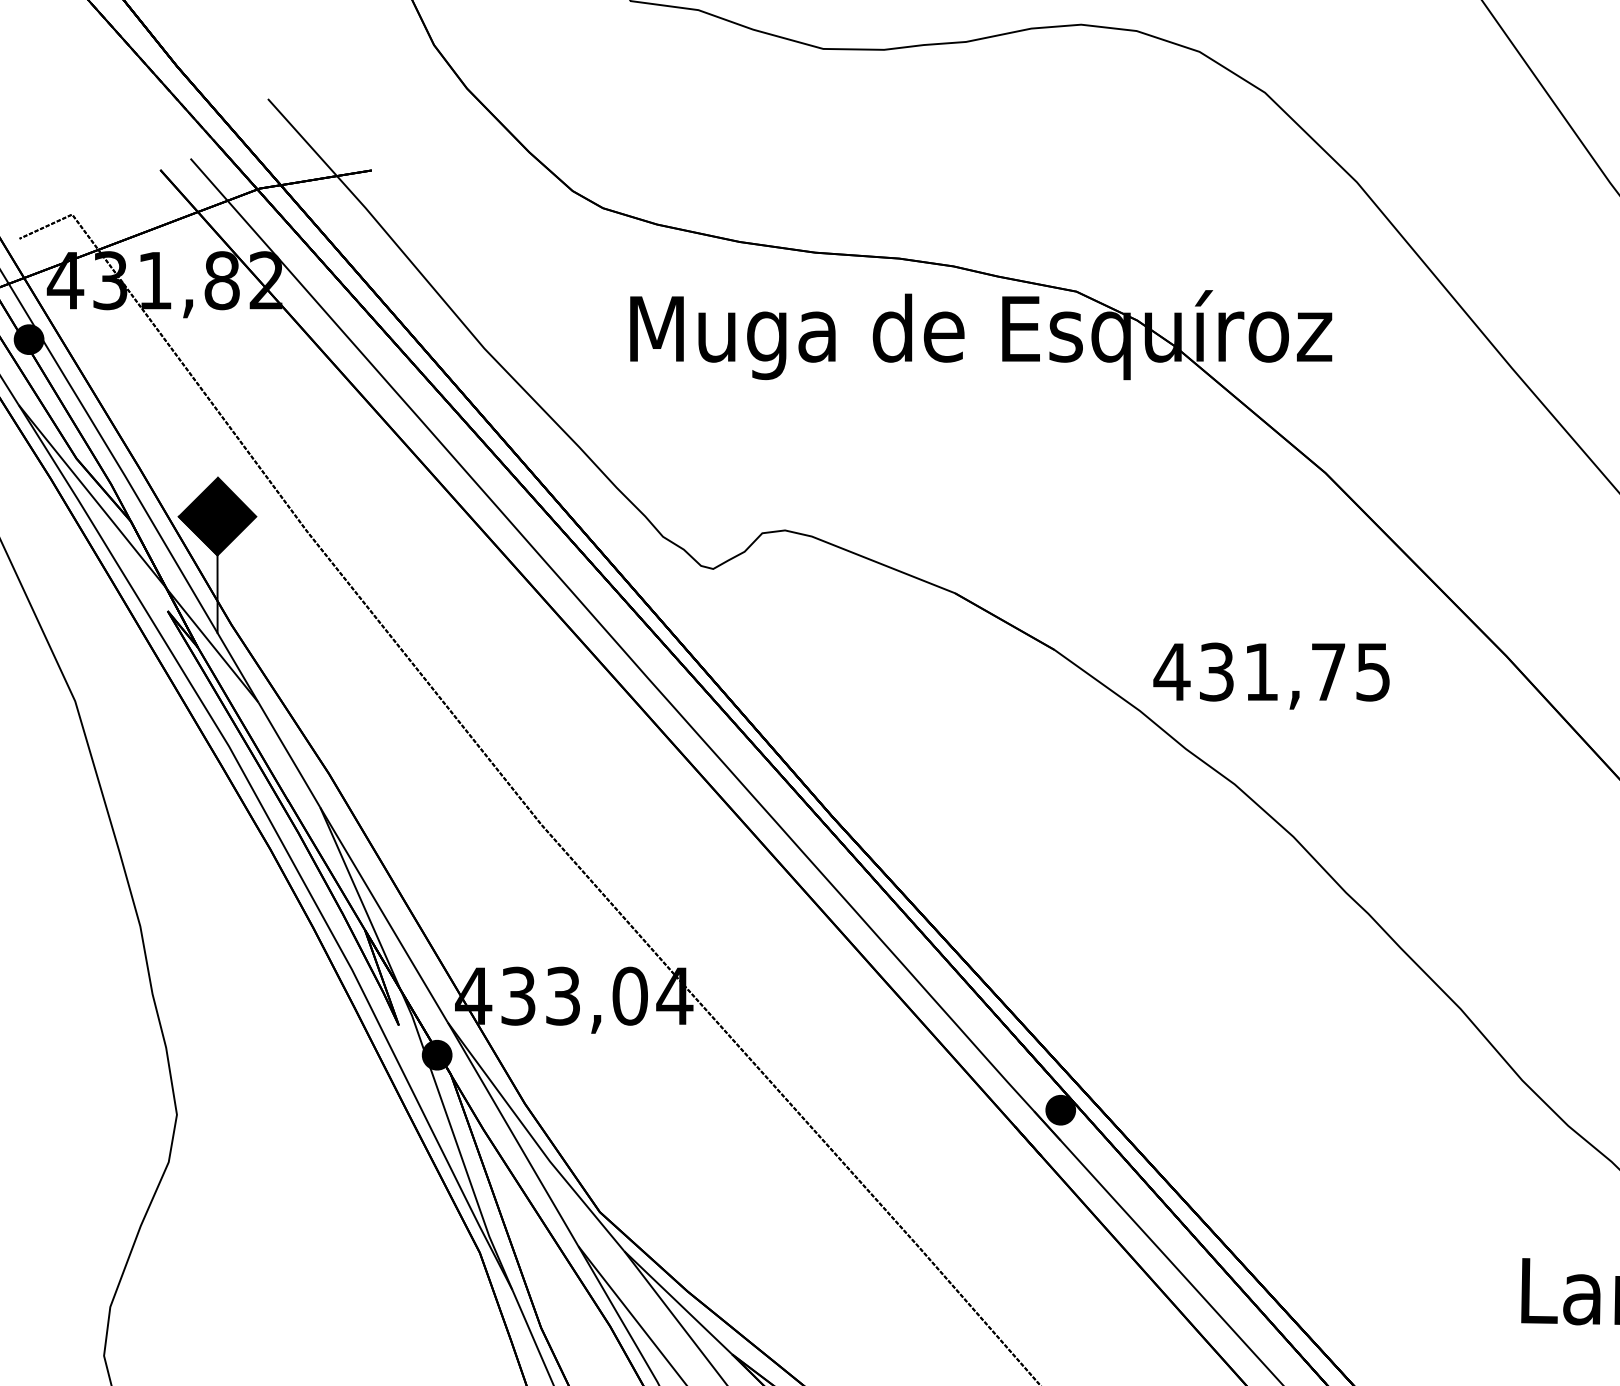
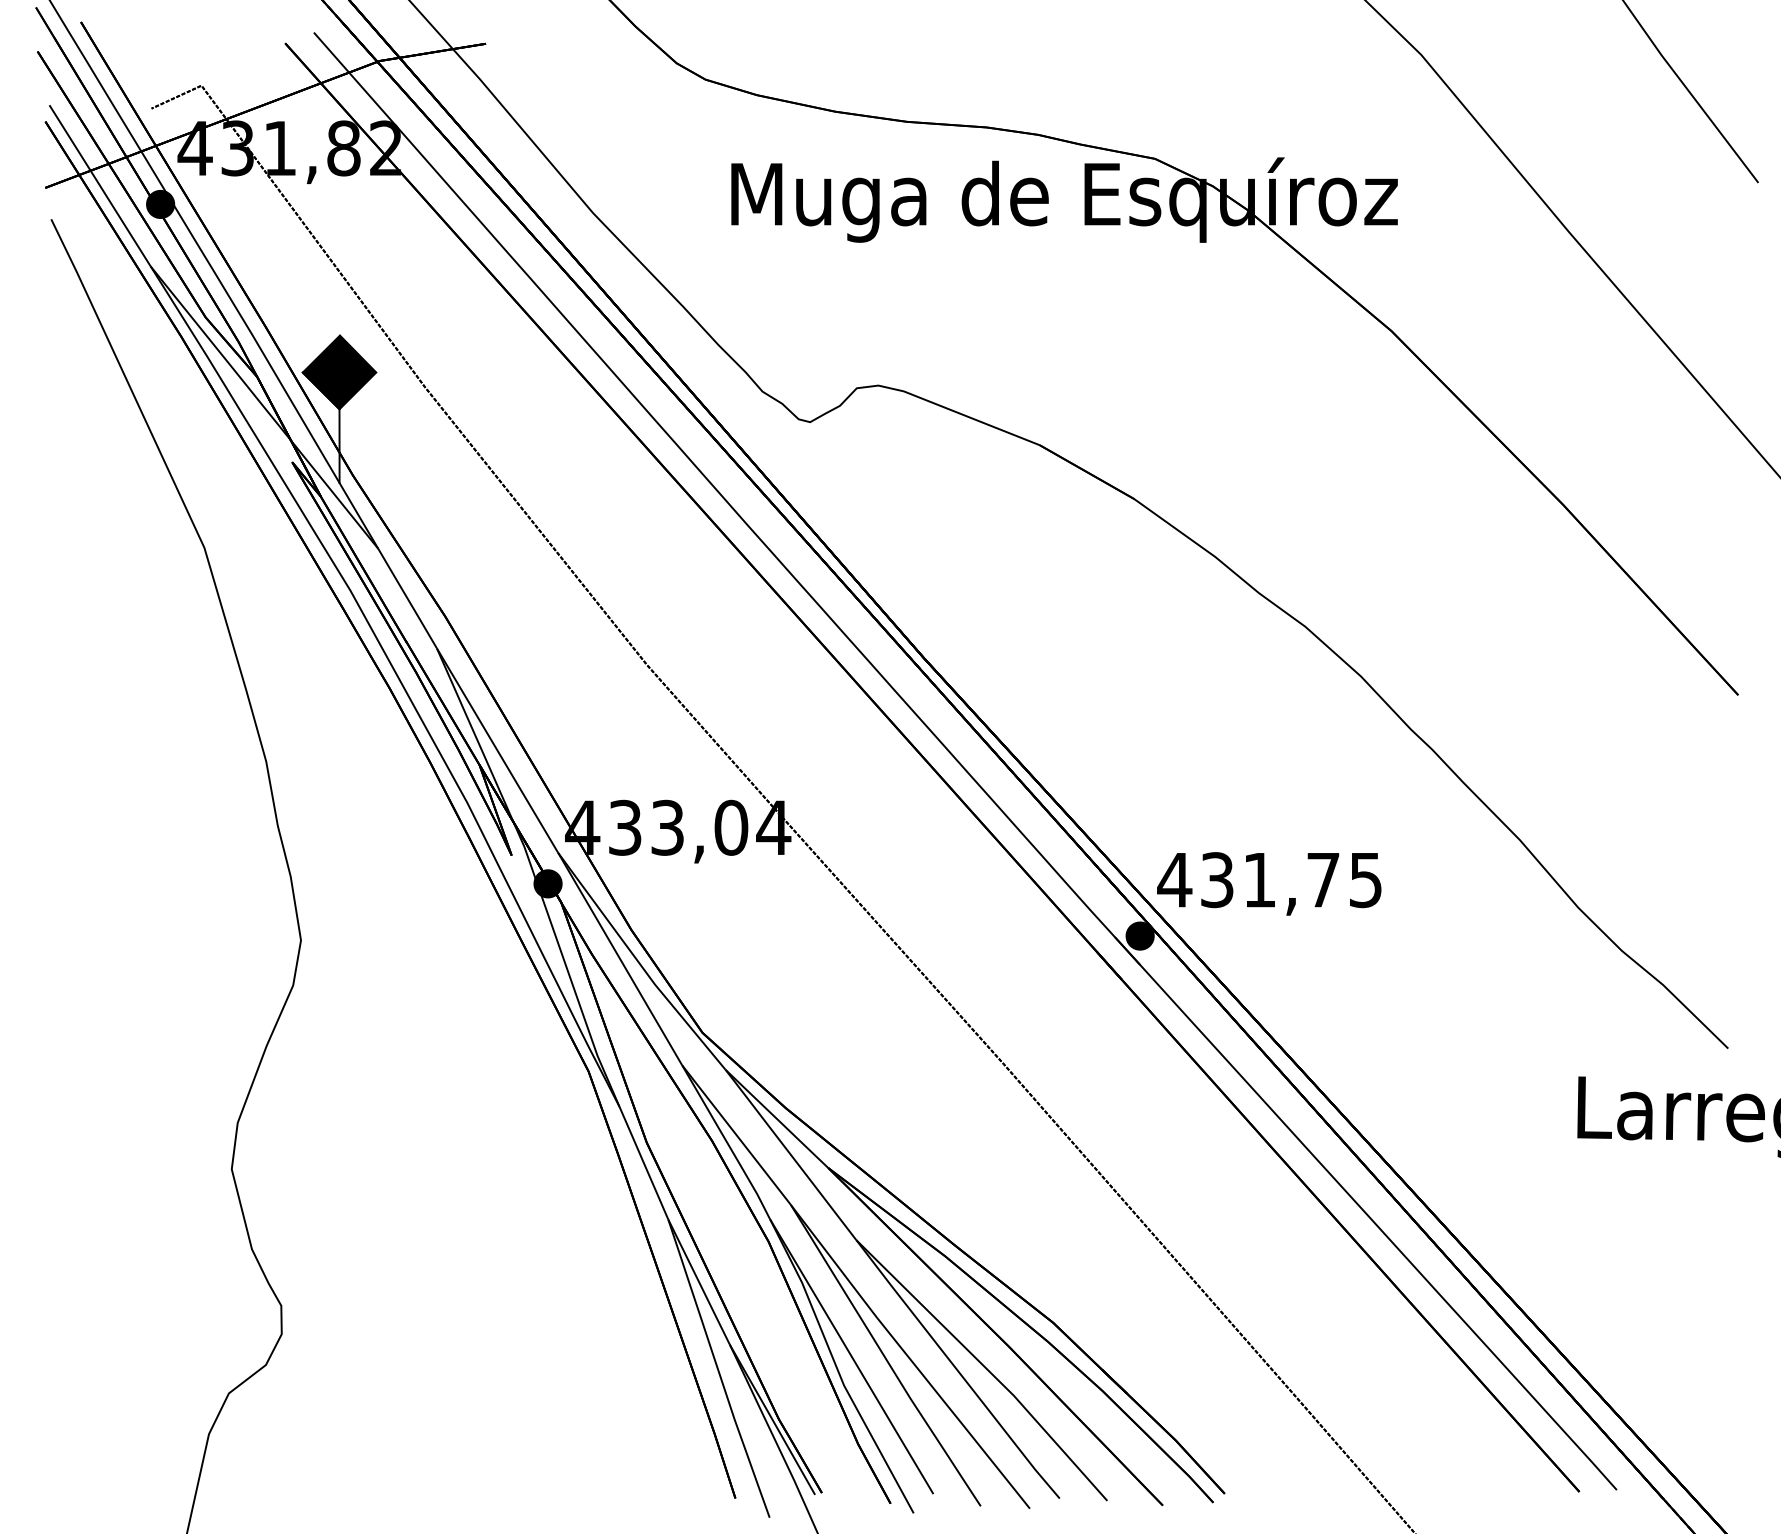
text: (1271, 675) -> (1269, 883), moved

